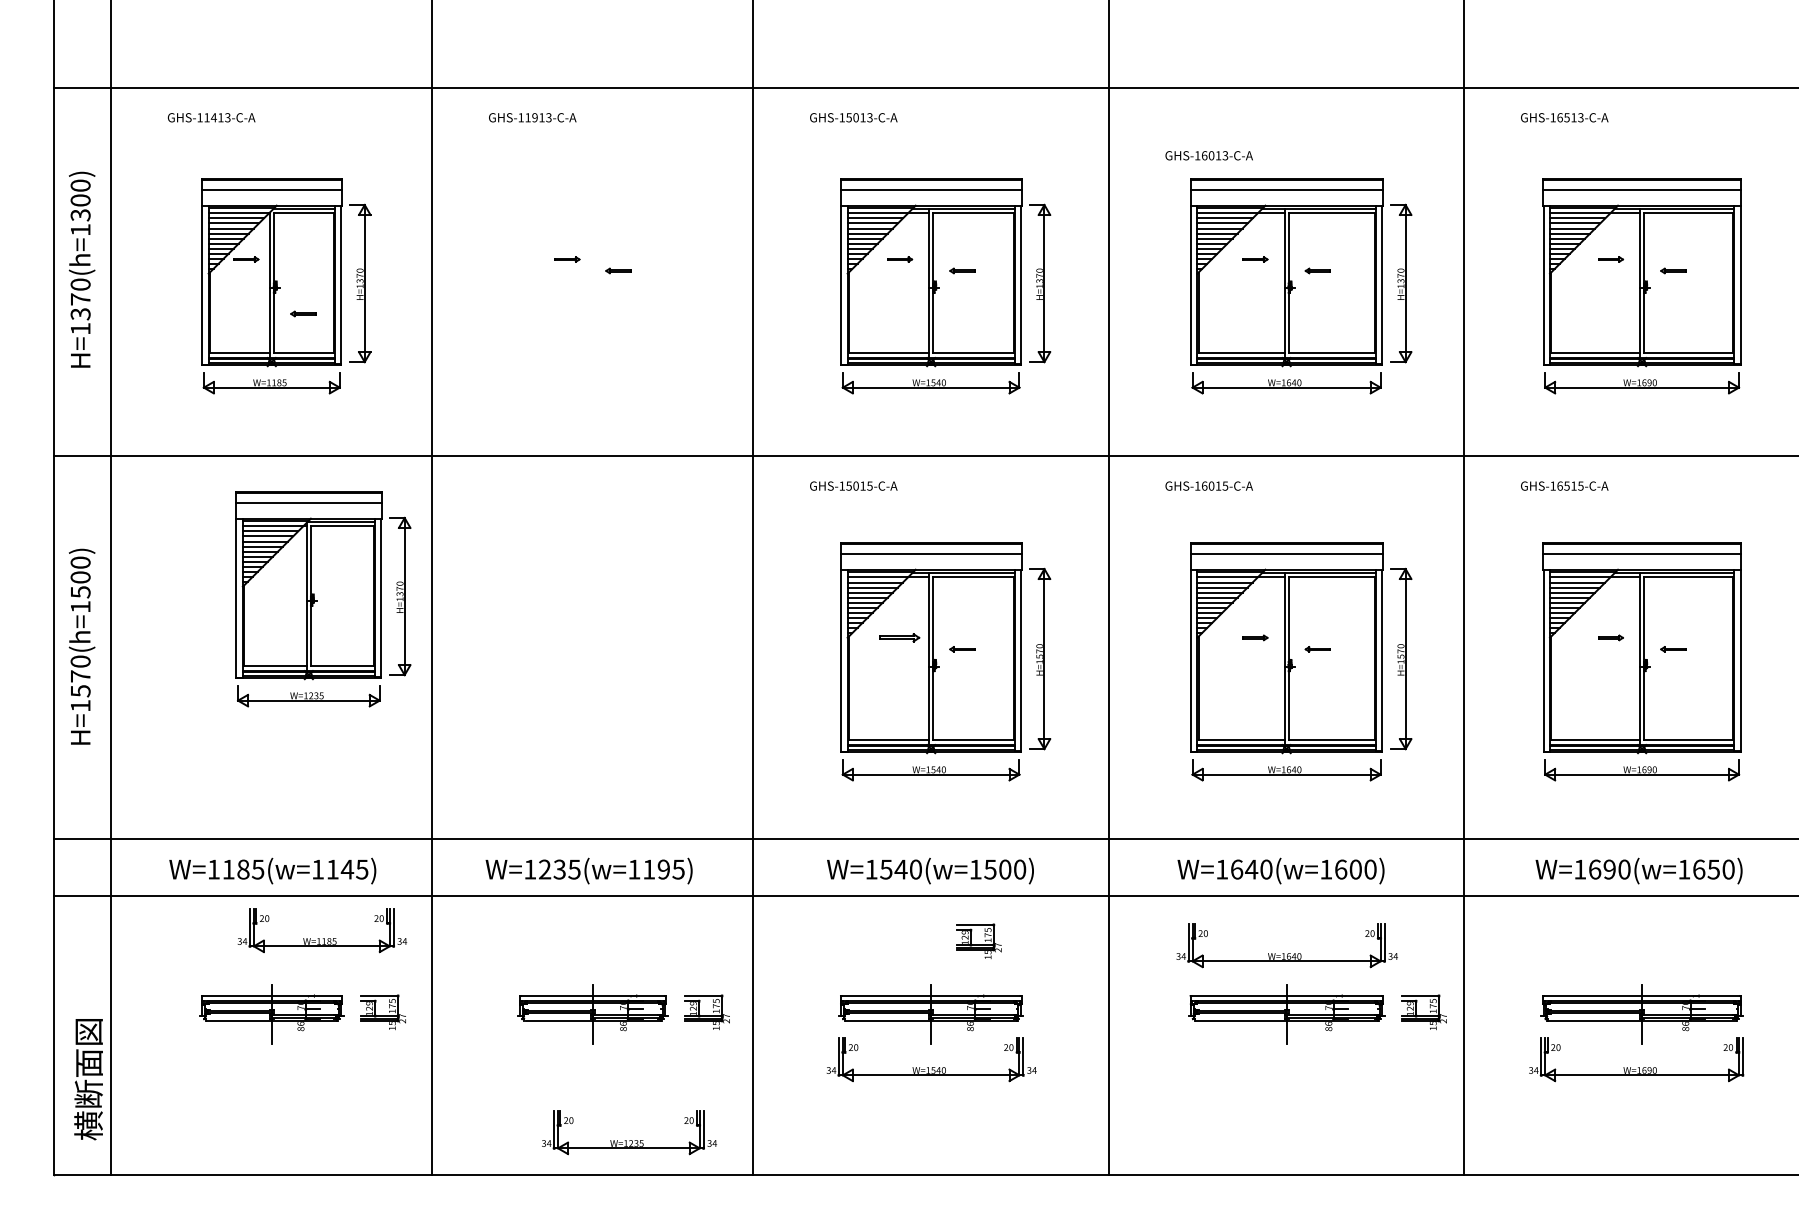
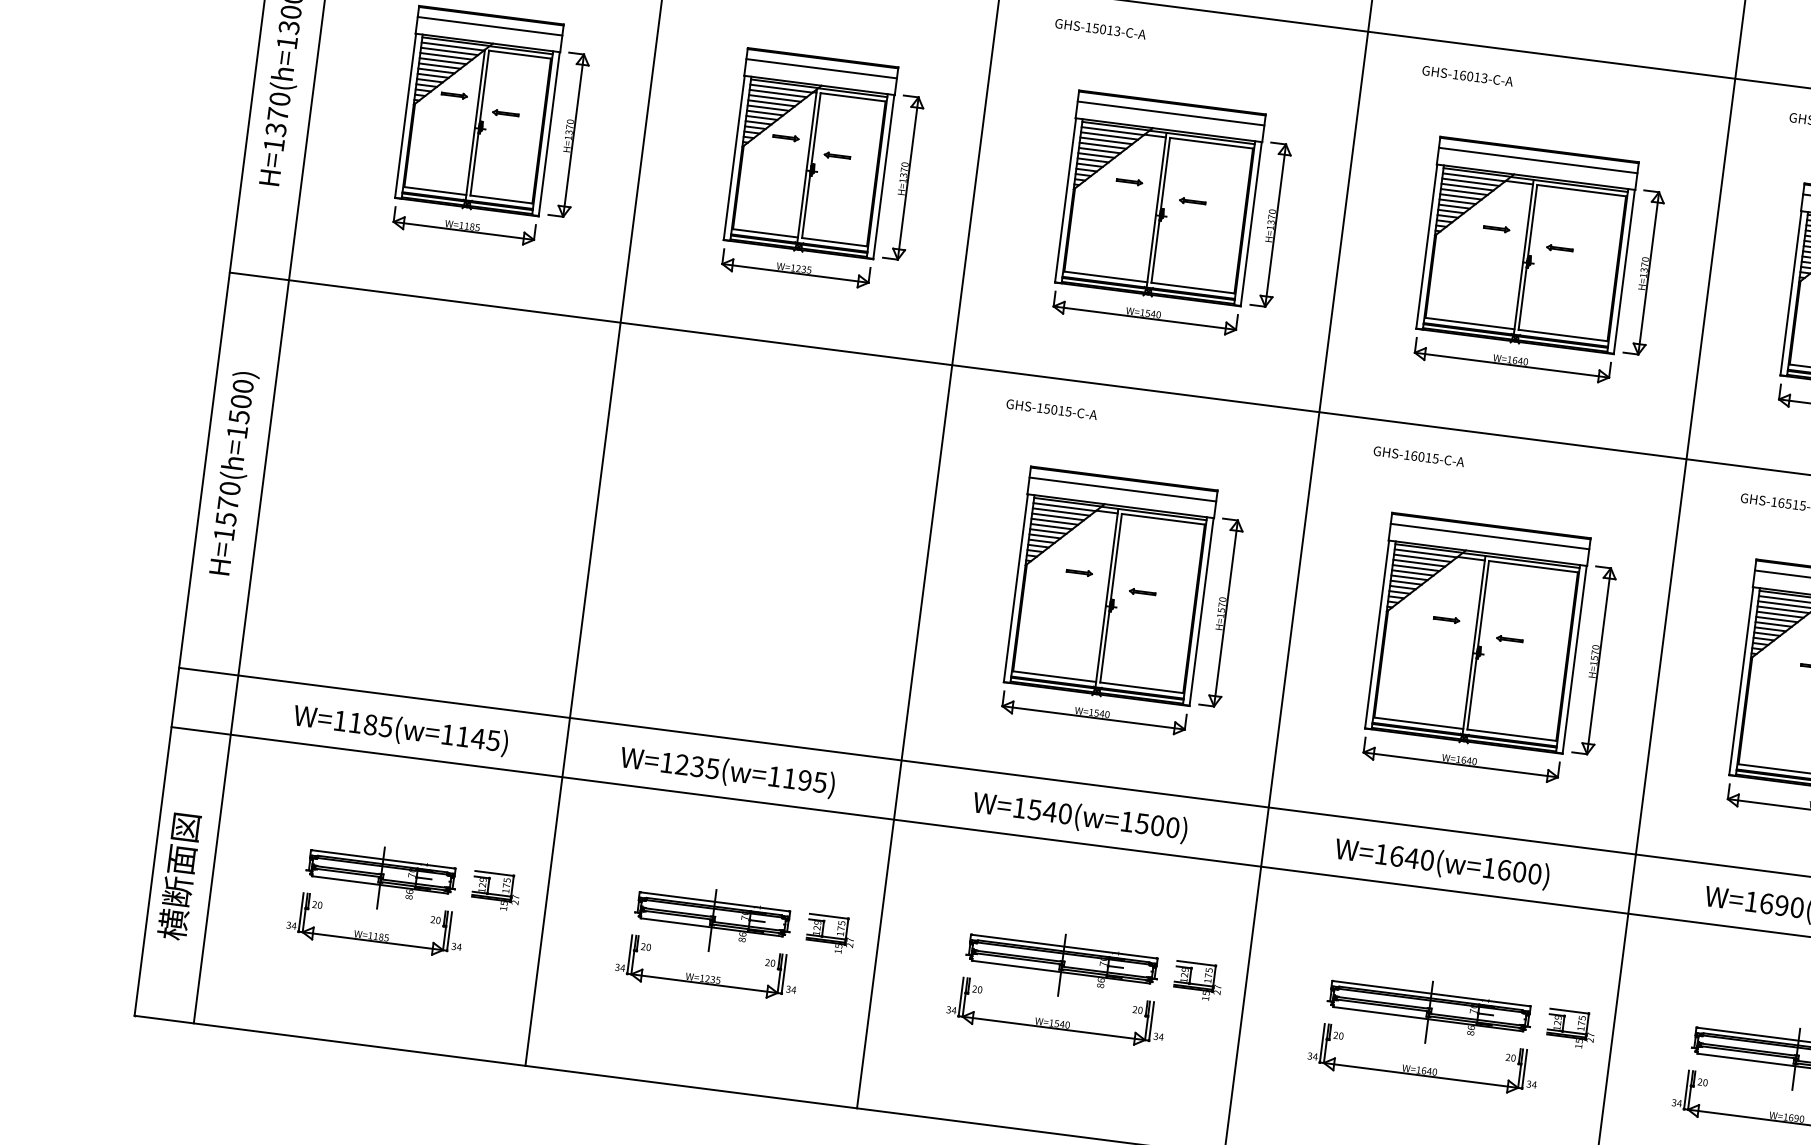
text: (1208, 155) -> (1467, 75), moved
part: (303, 313) -> (505, 113), moved
part: (323, 599) -> (823, 170), moved
part: (899, 637) -> (1079, 572), size x0.62
part: (322, 938) -> (374, 933), moved
part: (978, 940) -> (1197, 979), moved
part: (1284, 953) -> (1419, 1067), moved
text: (88, 1079) -> (179, 876), moved
part: (629, 1140) -> (706, 975), moved

